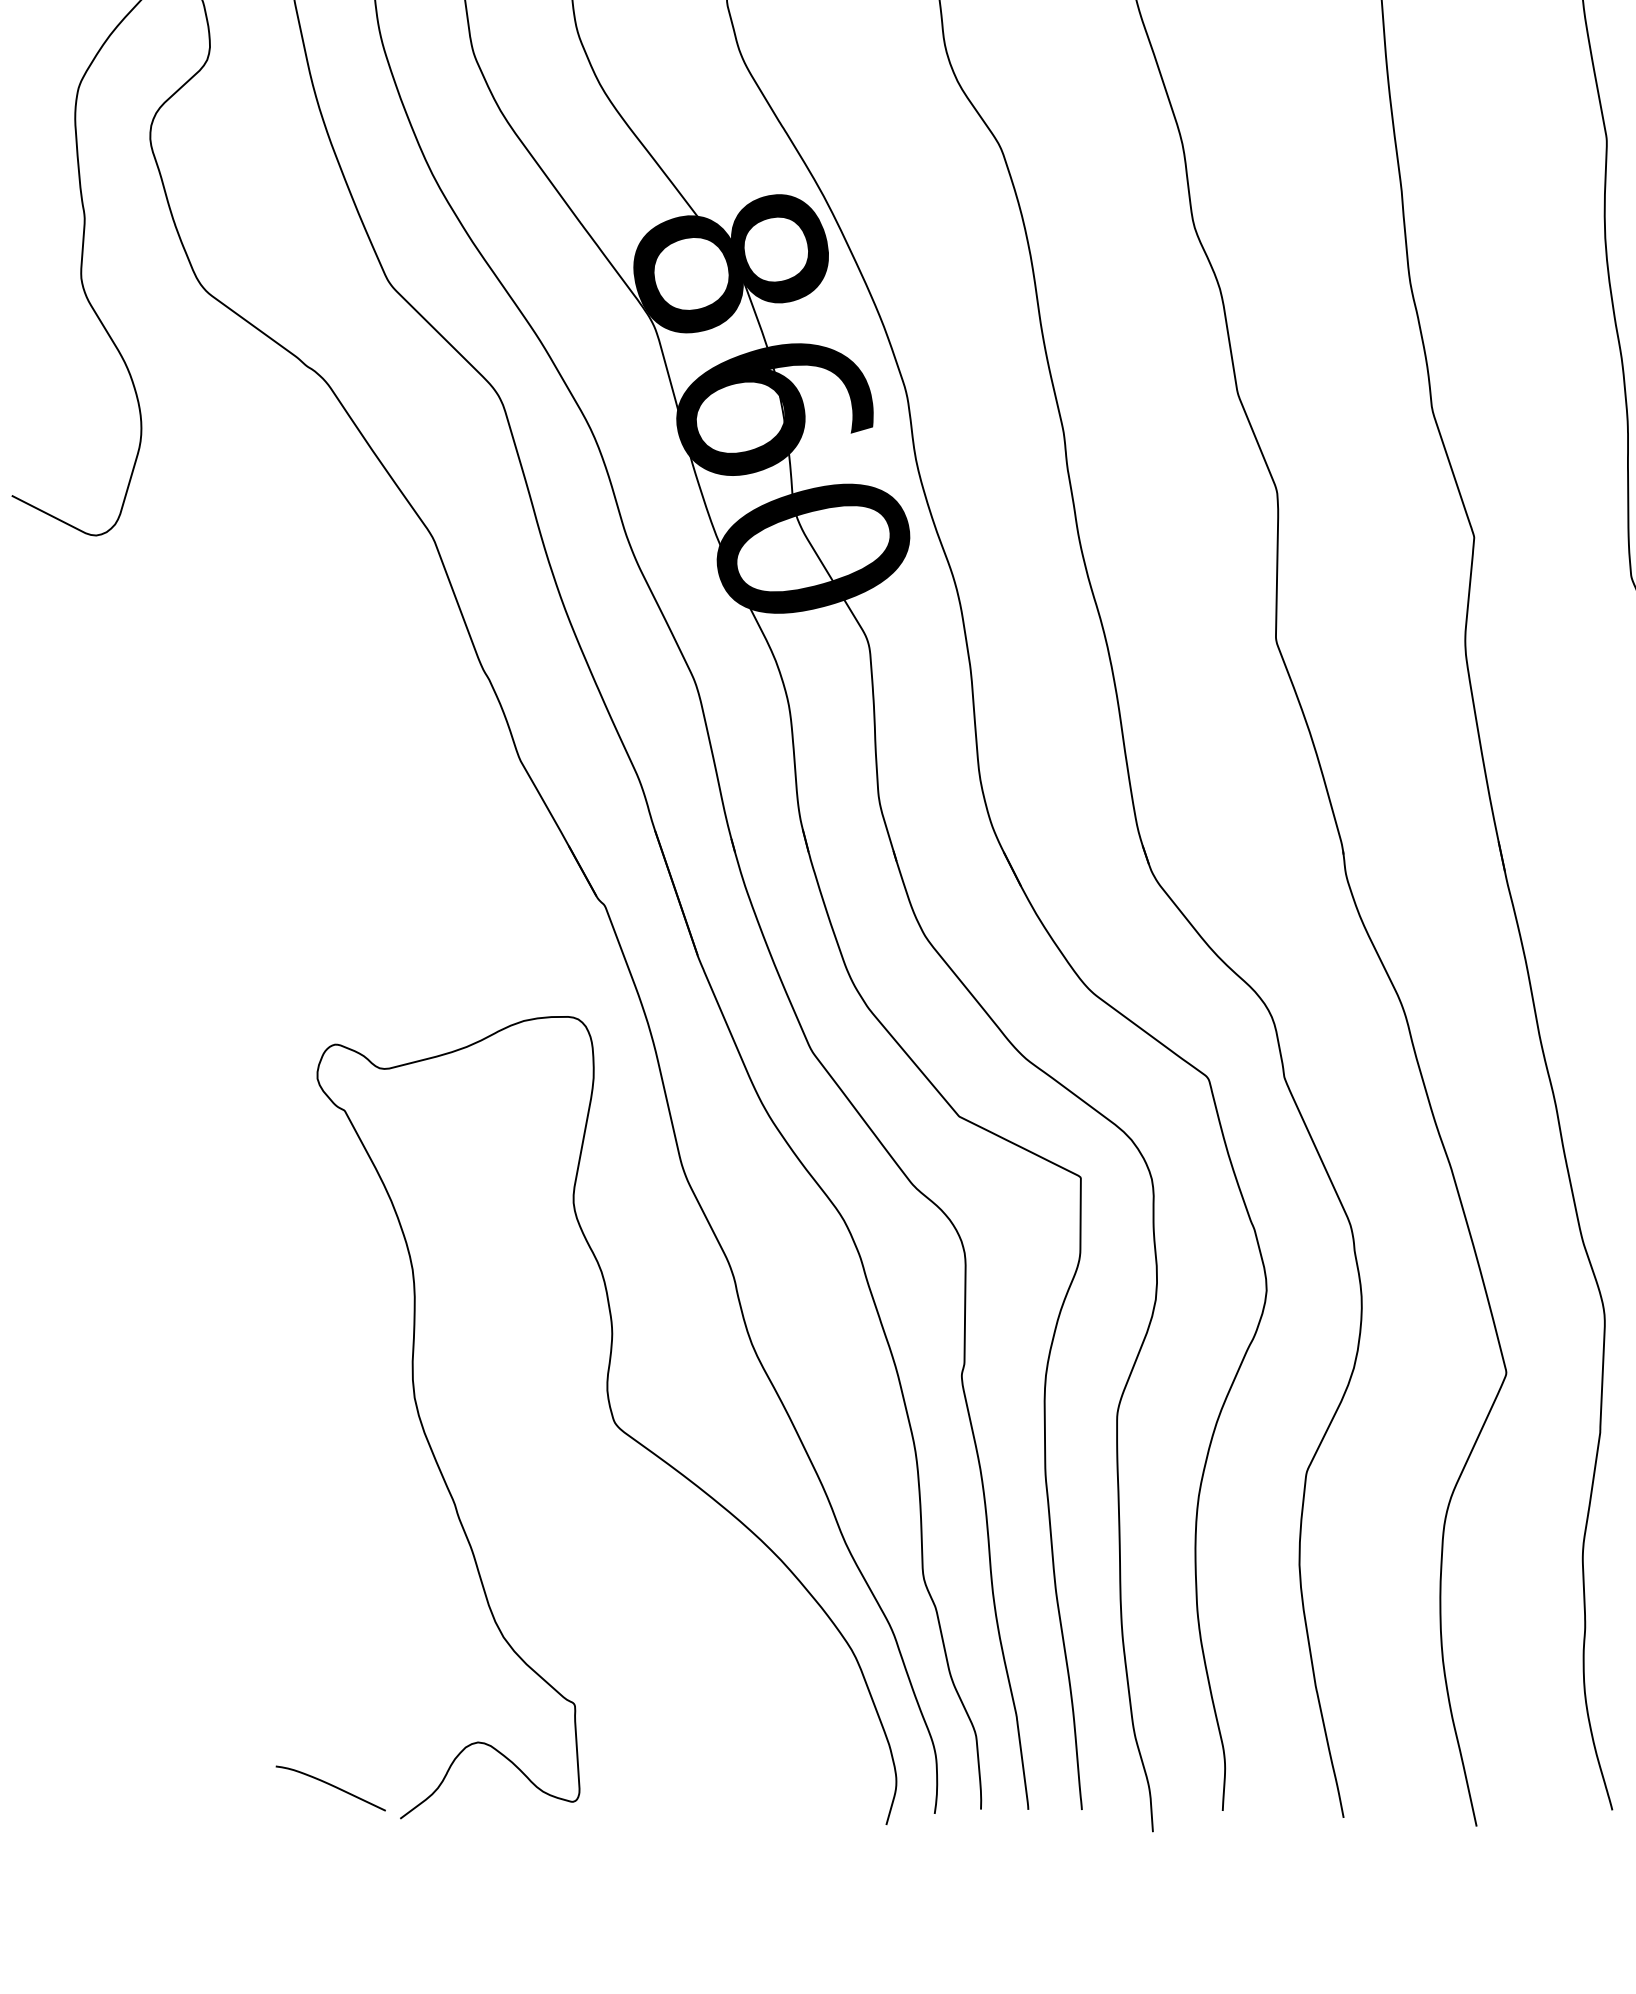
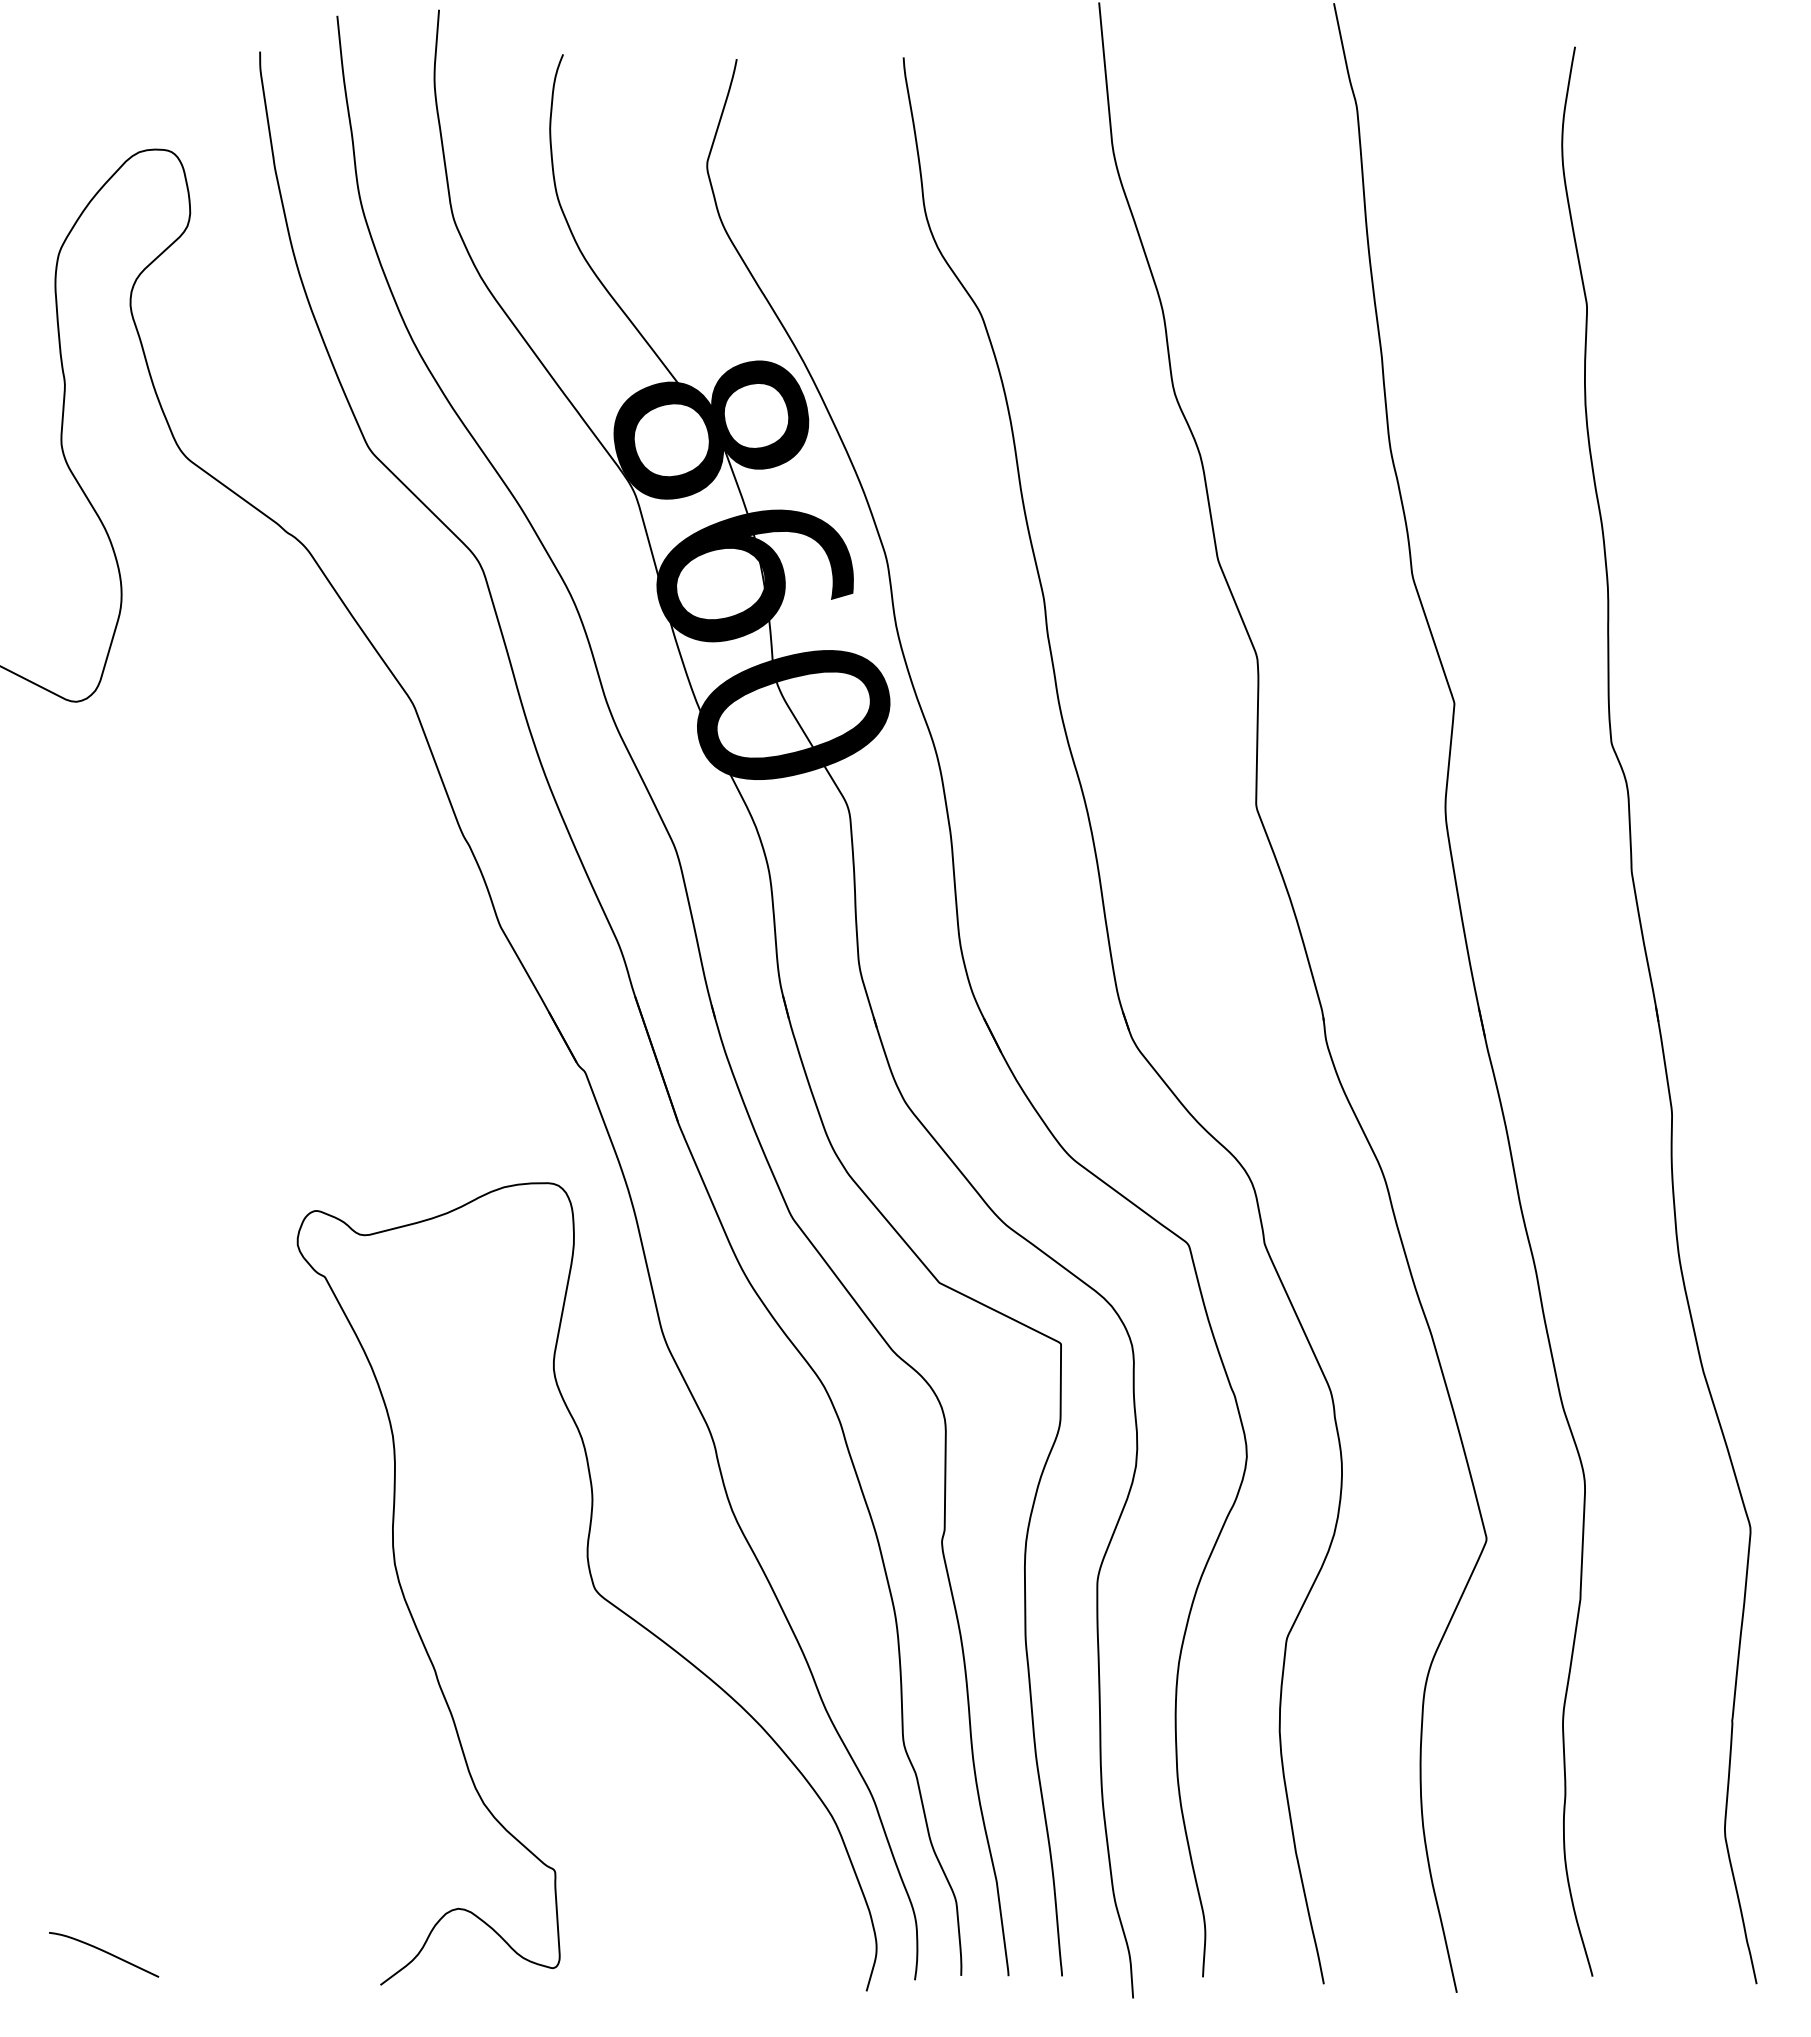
curve: (331, 1786) -> (104, 1952), moved

